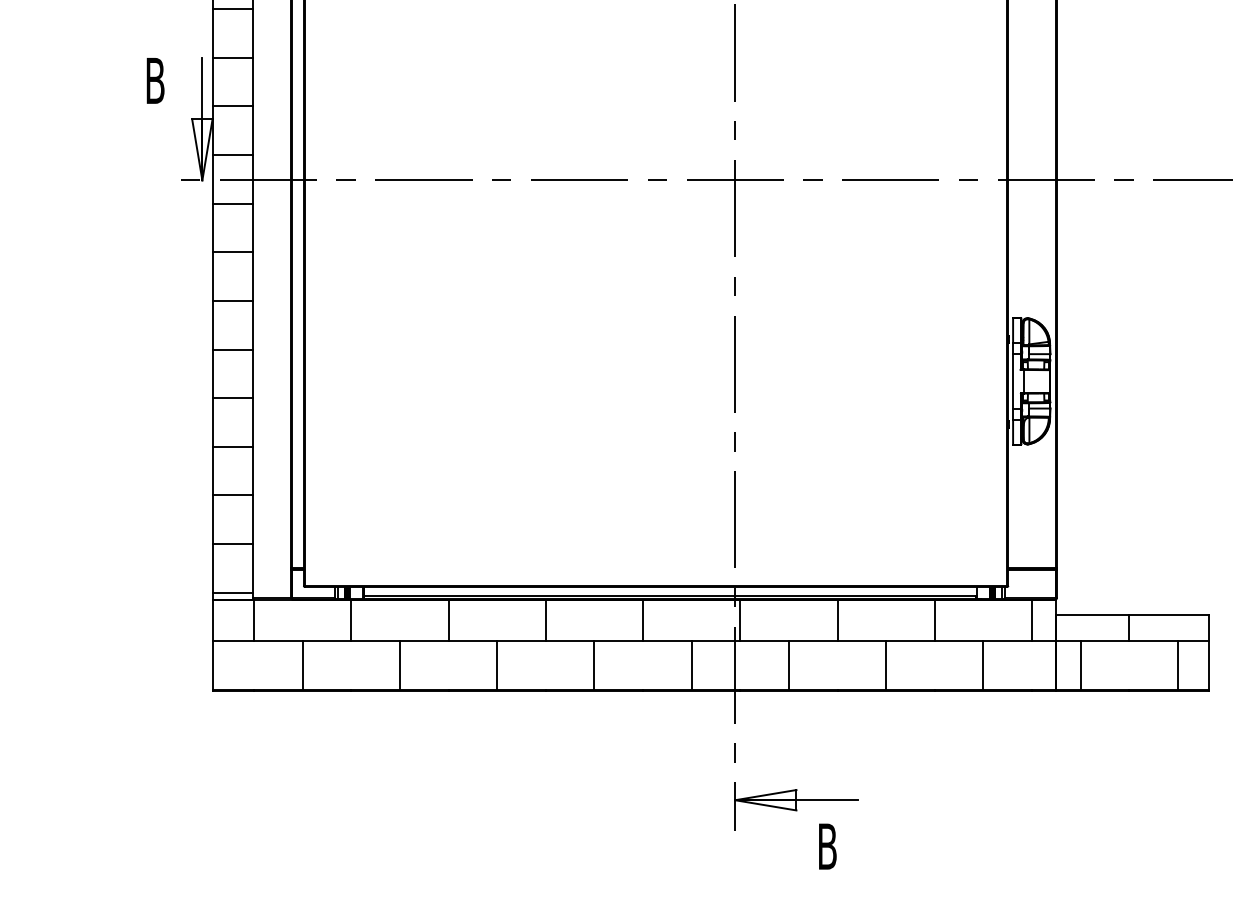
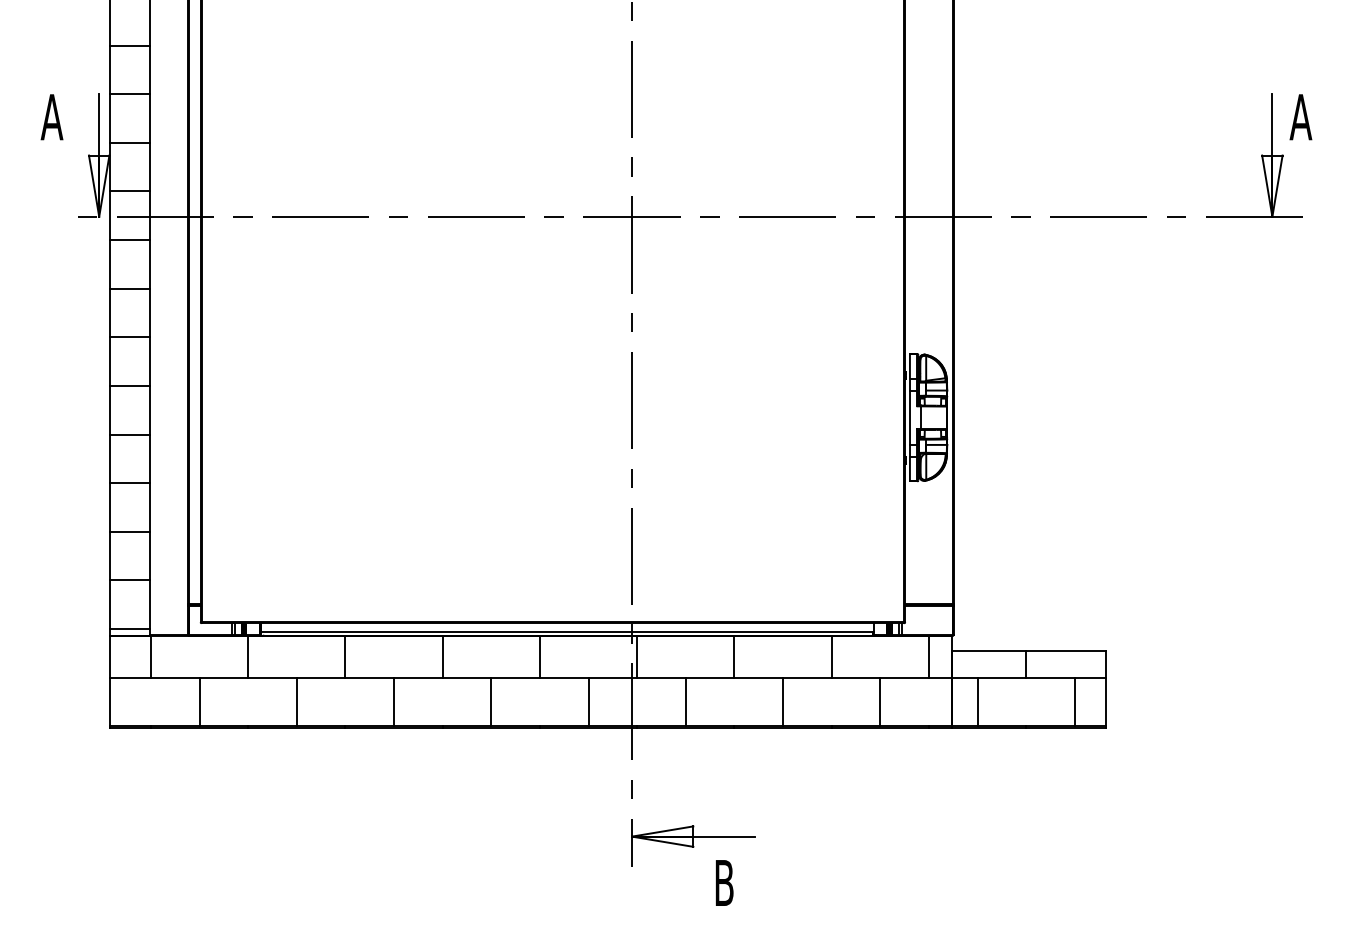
text: (154, 81) -> (51, 117), B -> A

